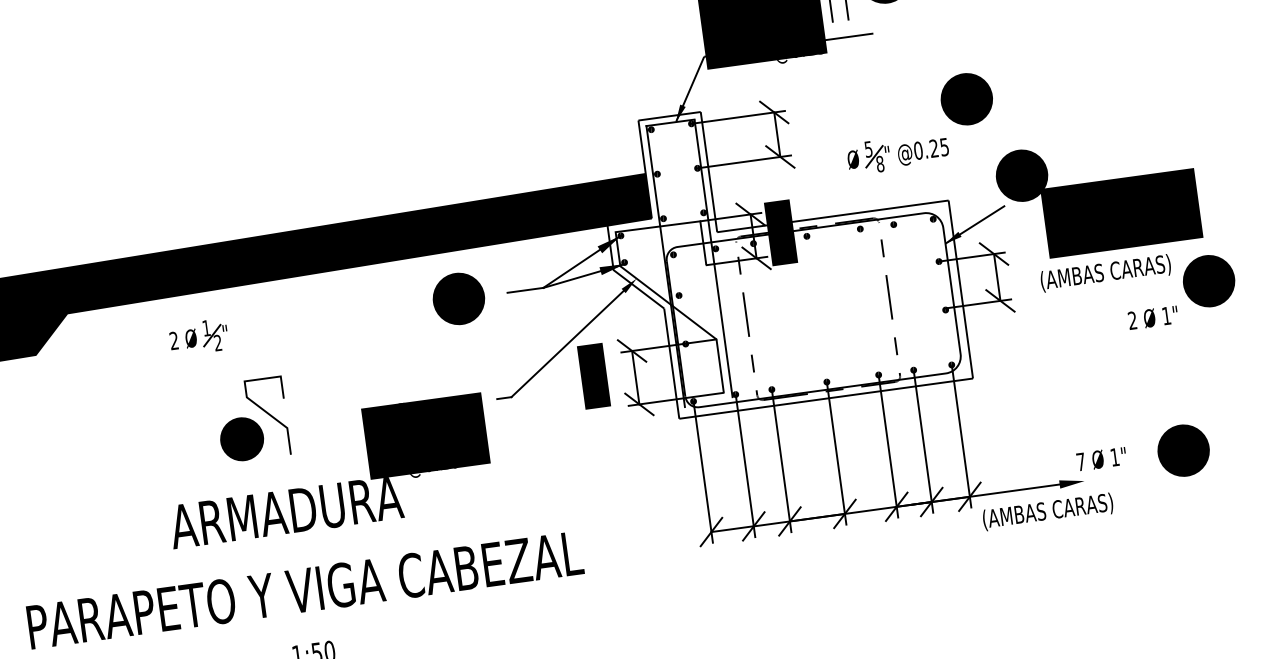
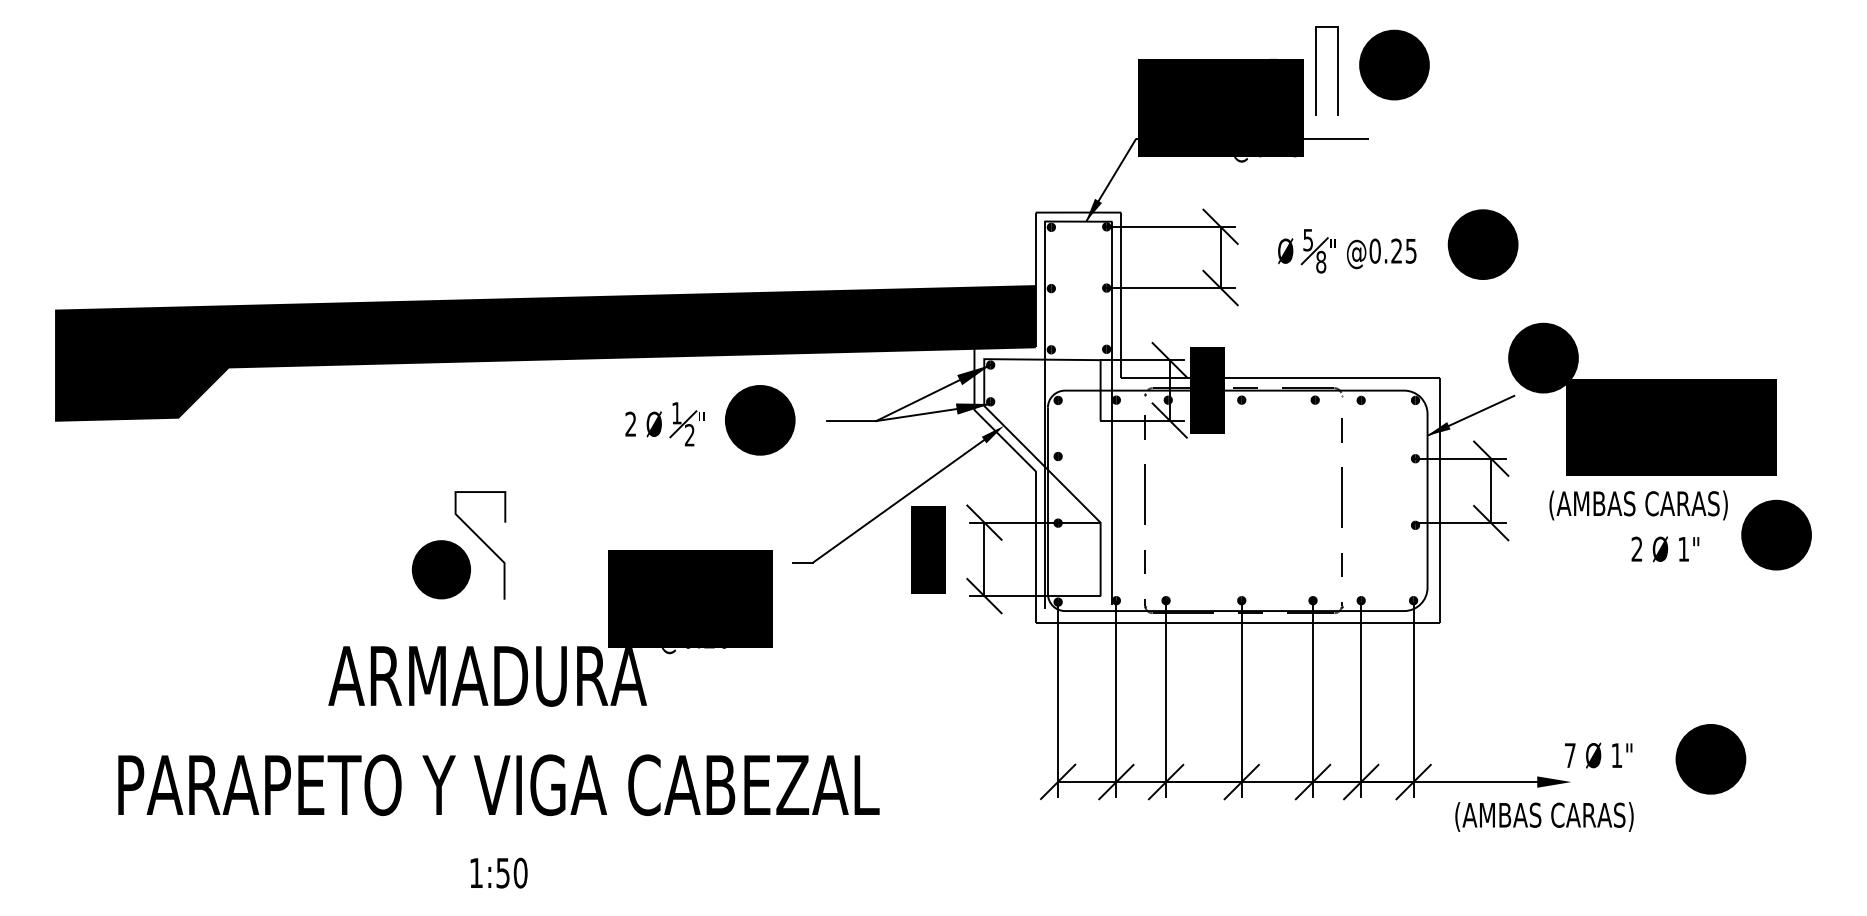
part: (898, 153) -> (1347, 251), moved
text: (1153, 317) -> (1665, 549), moved
part: (198, 337) -> (664, 424), moved
text: (1048, 511) -> (1544, 816), moved

